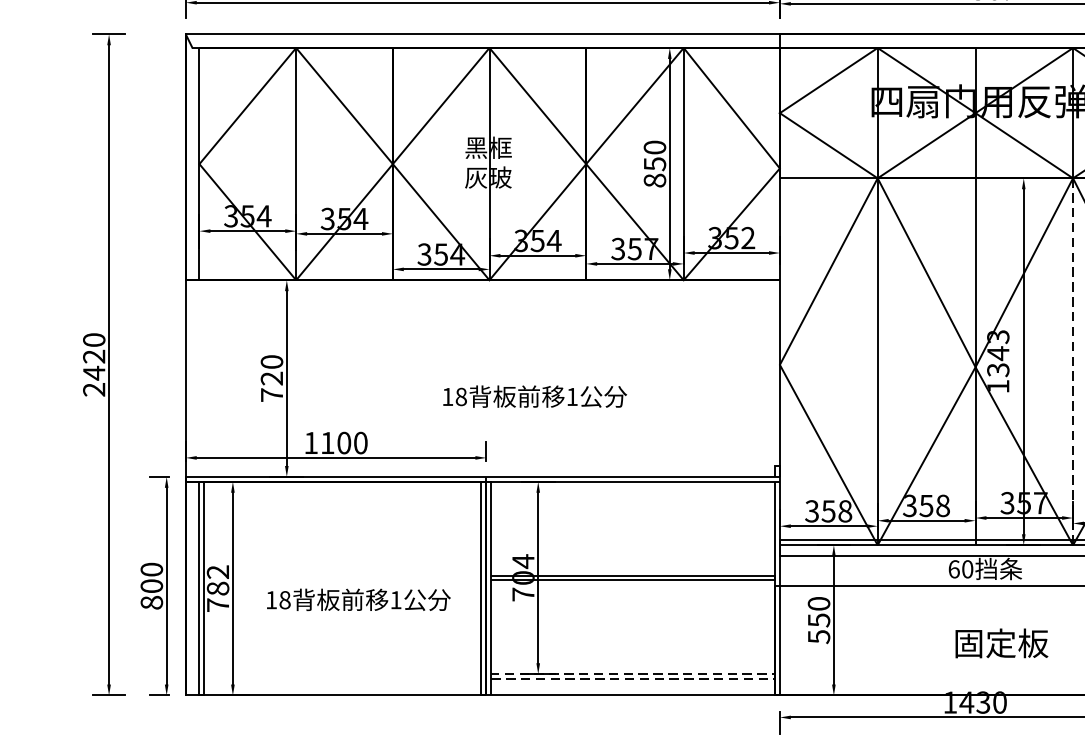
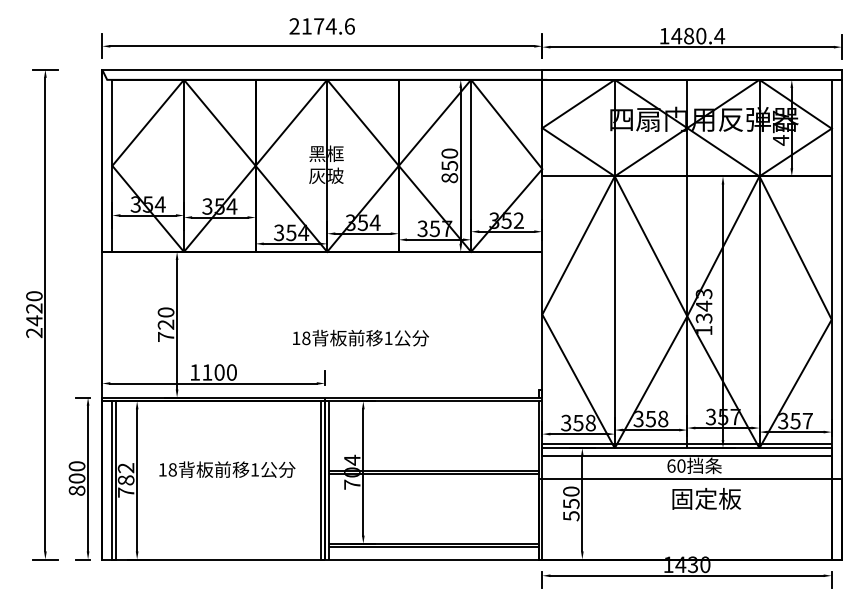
line: (1073, 362) -> (759, 312), dashed -> solid
text: (358, 599) -> (227, 469), moved
text: (1001, 642) -> (706, 498), moved
line: (774, 676) -> (538, 545), dashed -> solid

